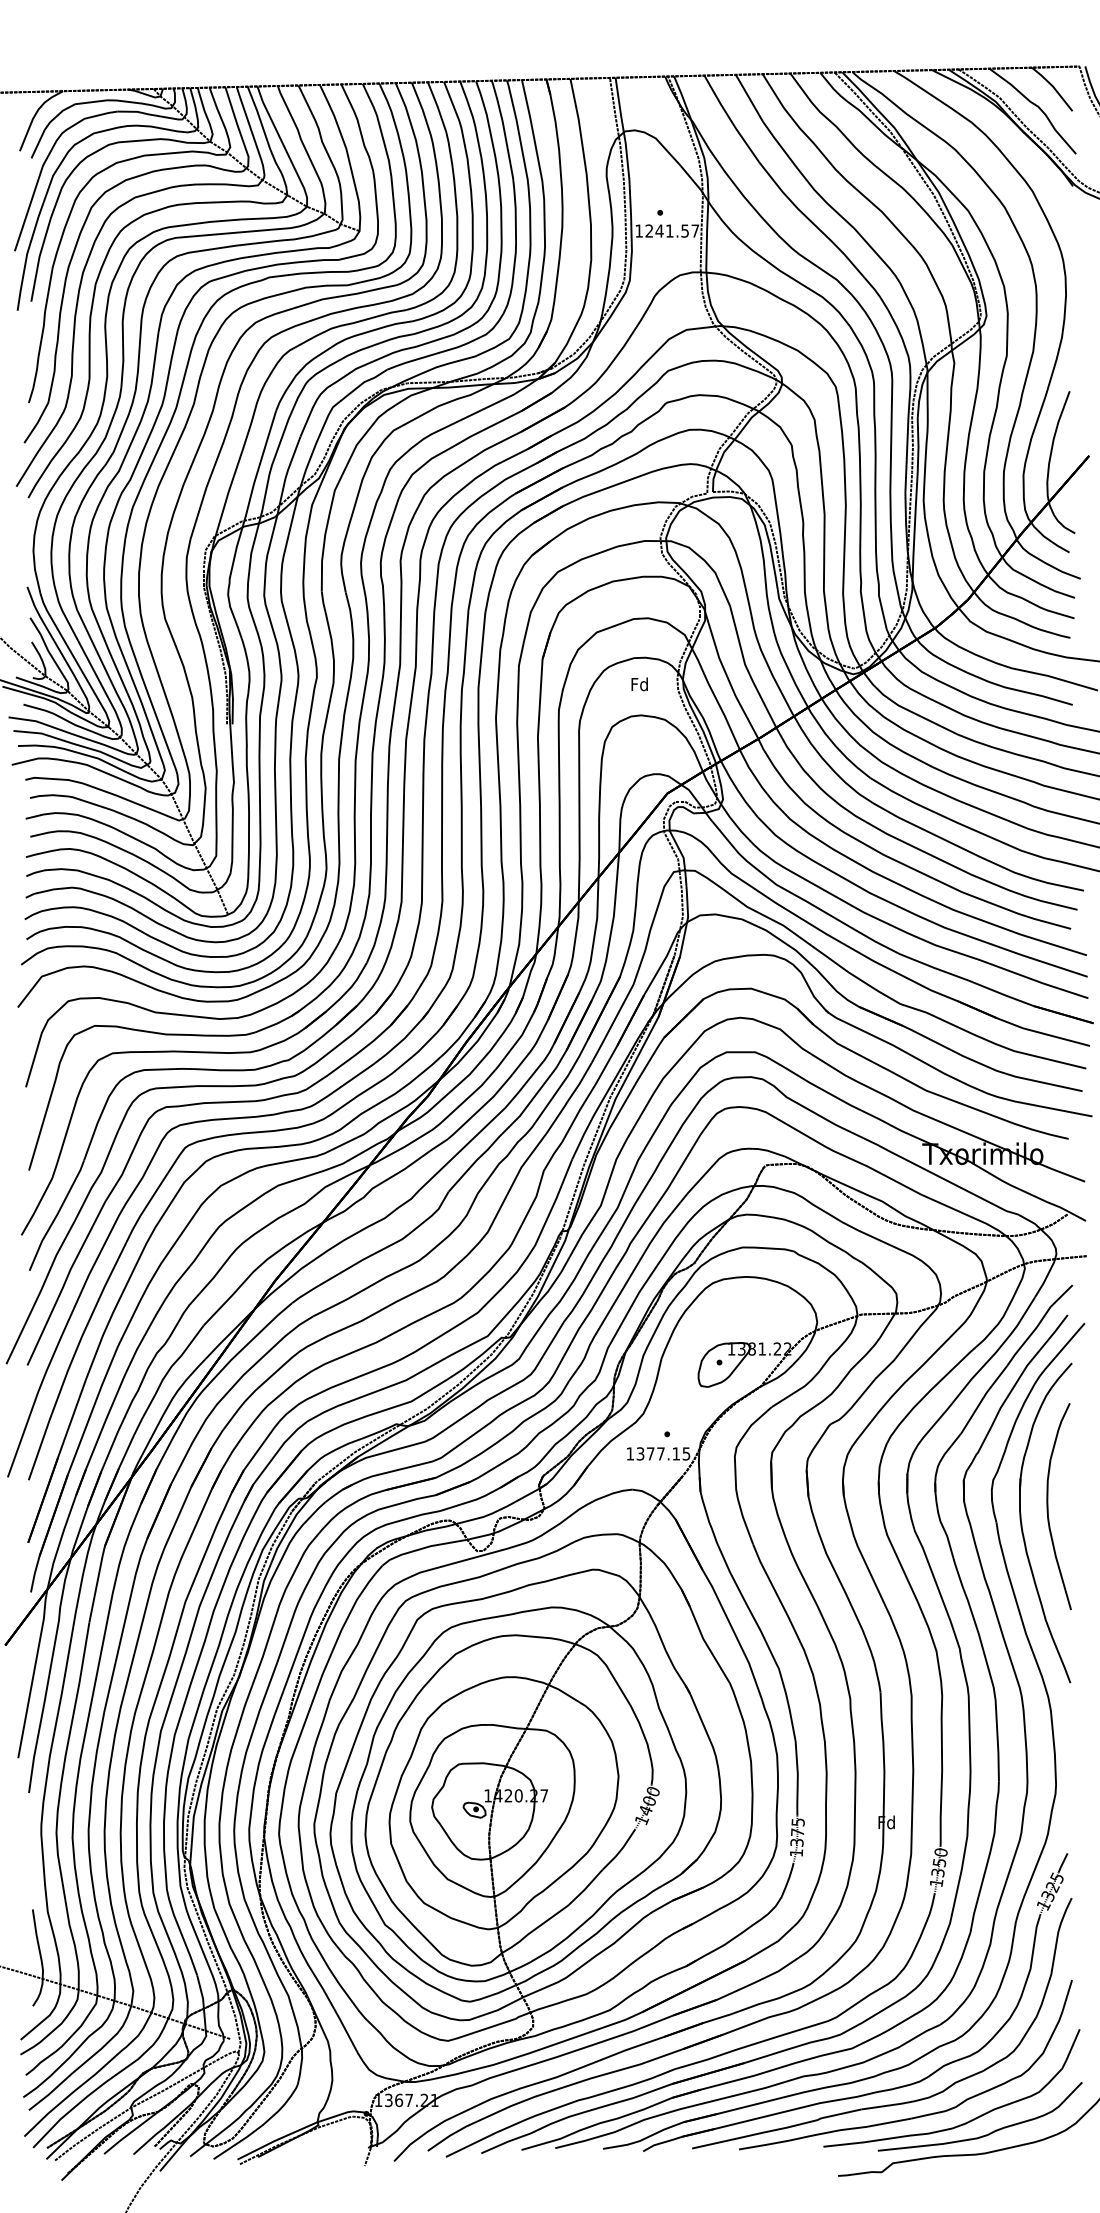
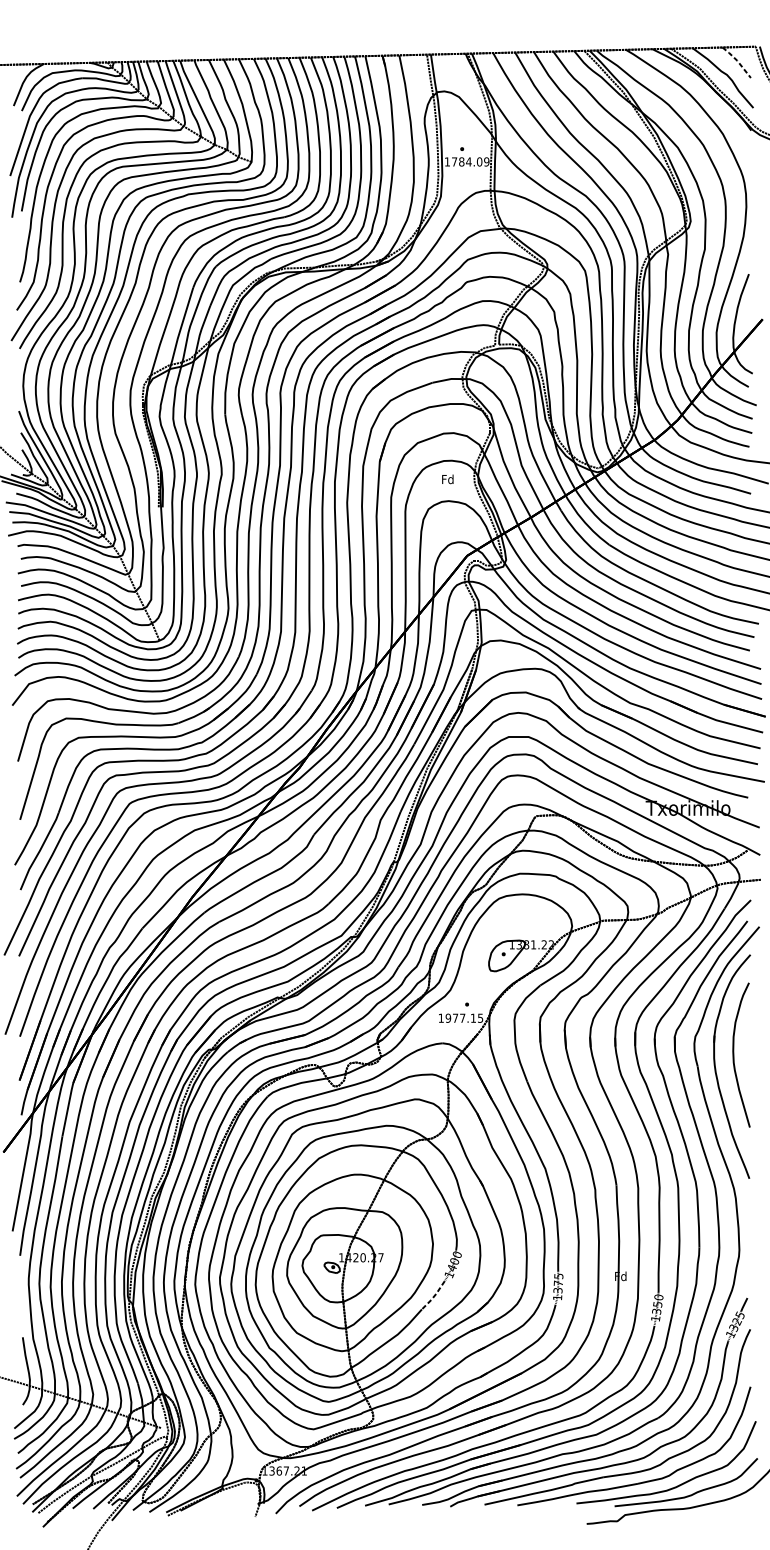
line: (1052, 86) -> (736, 60), solid -> dashed
text: (672, 230) -> (470, 161), 1241.57 -> 1784.09
text: (640, 1453) -> (448, 1018), 1377.15 -> 1977.15
line: (620, 1851) -> (434, 1296), solid -> dashed

